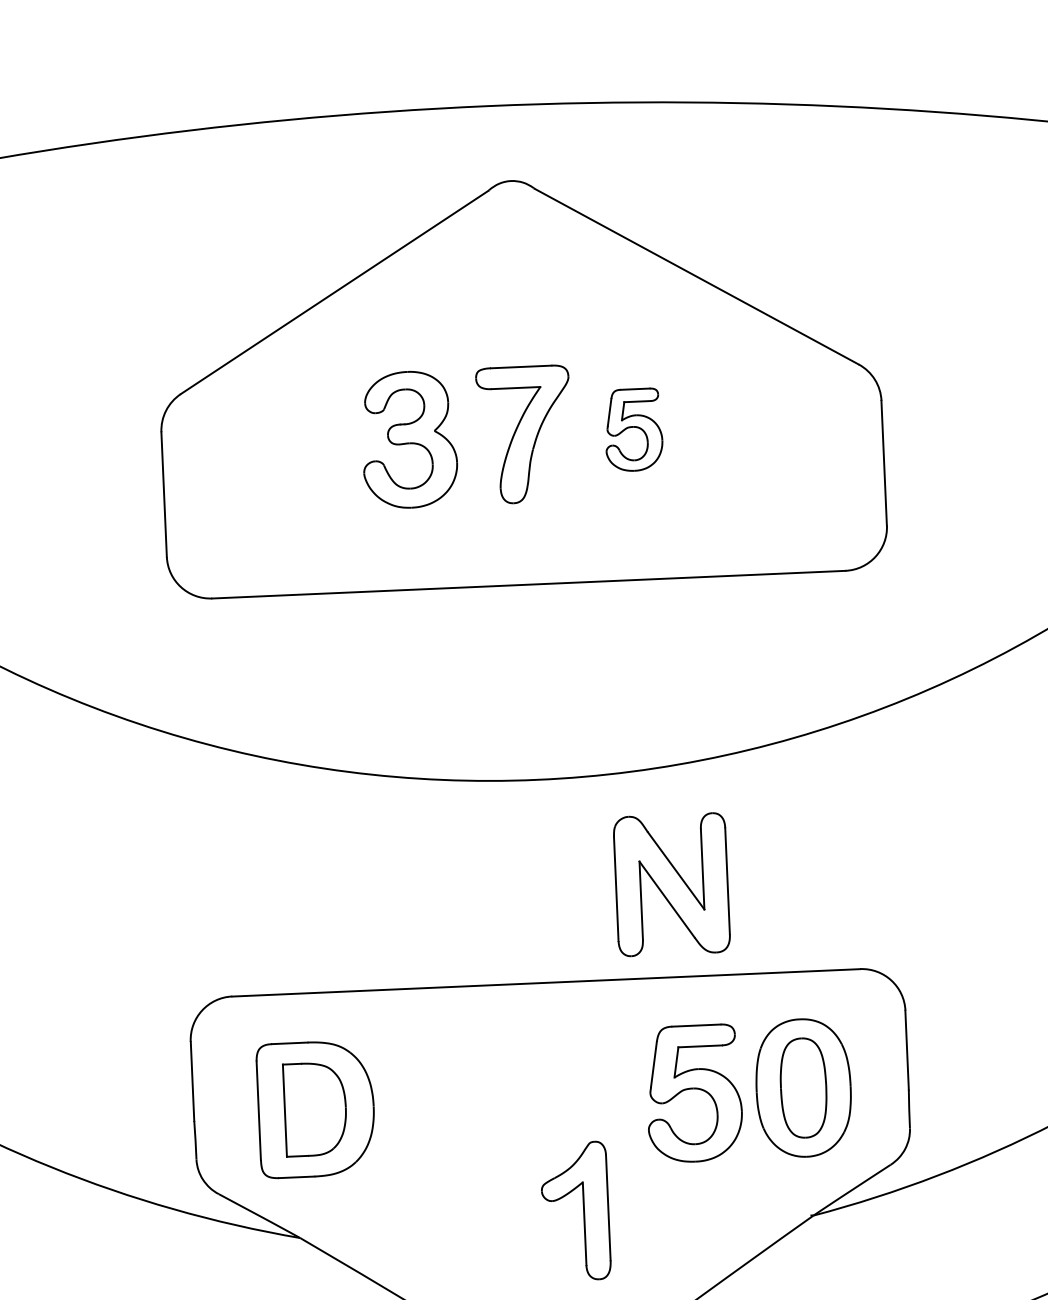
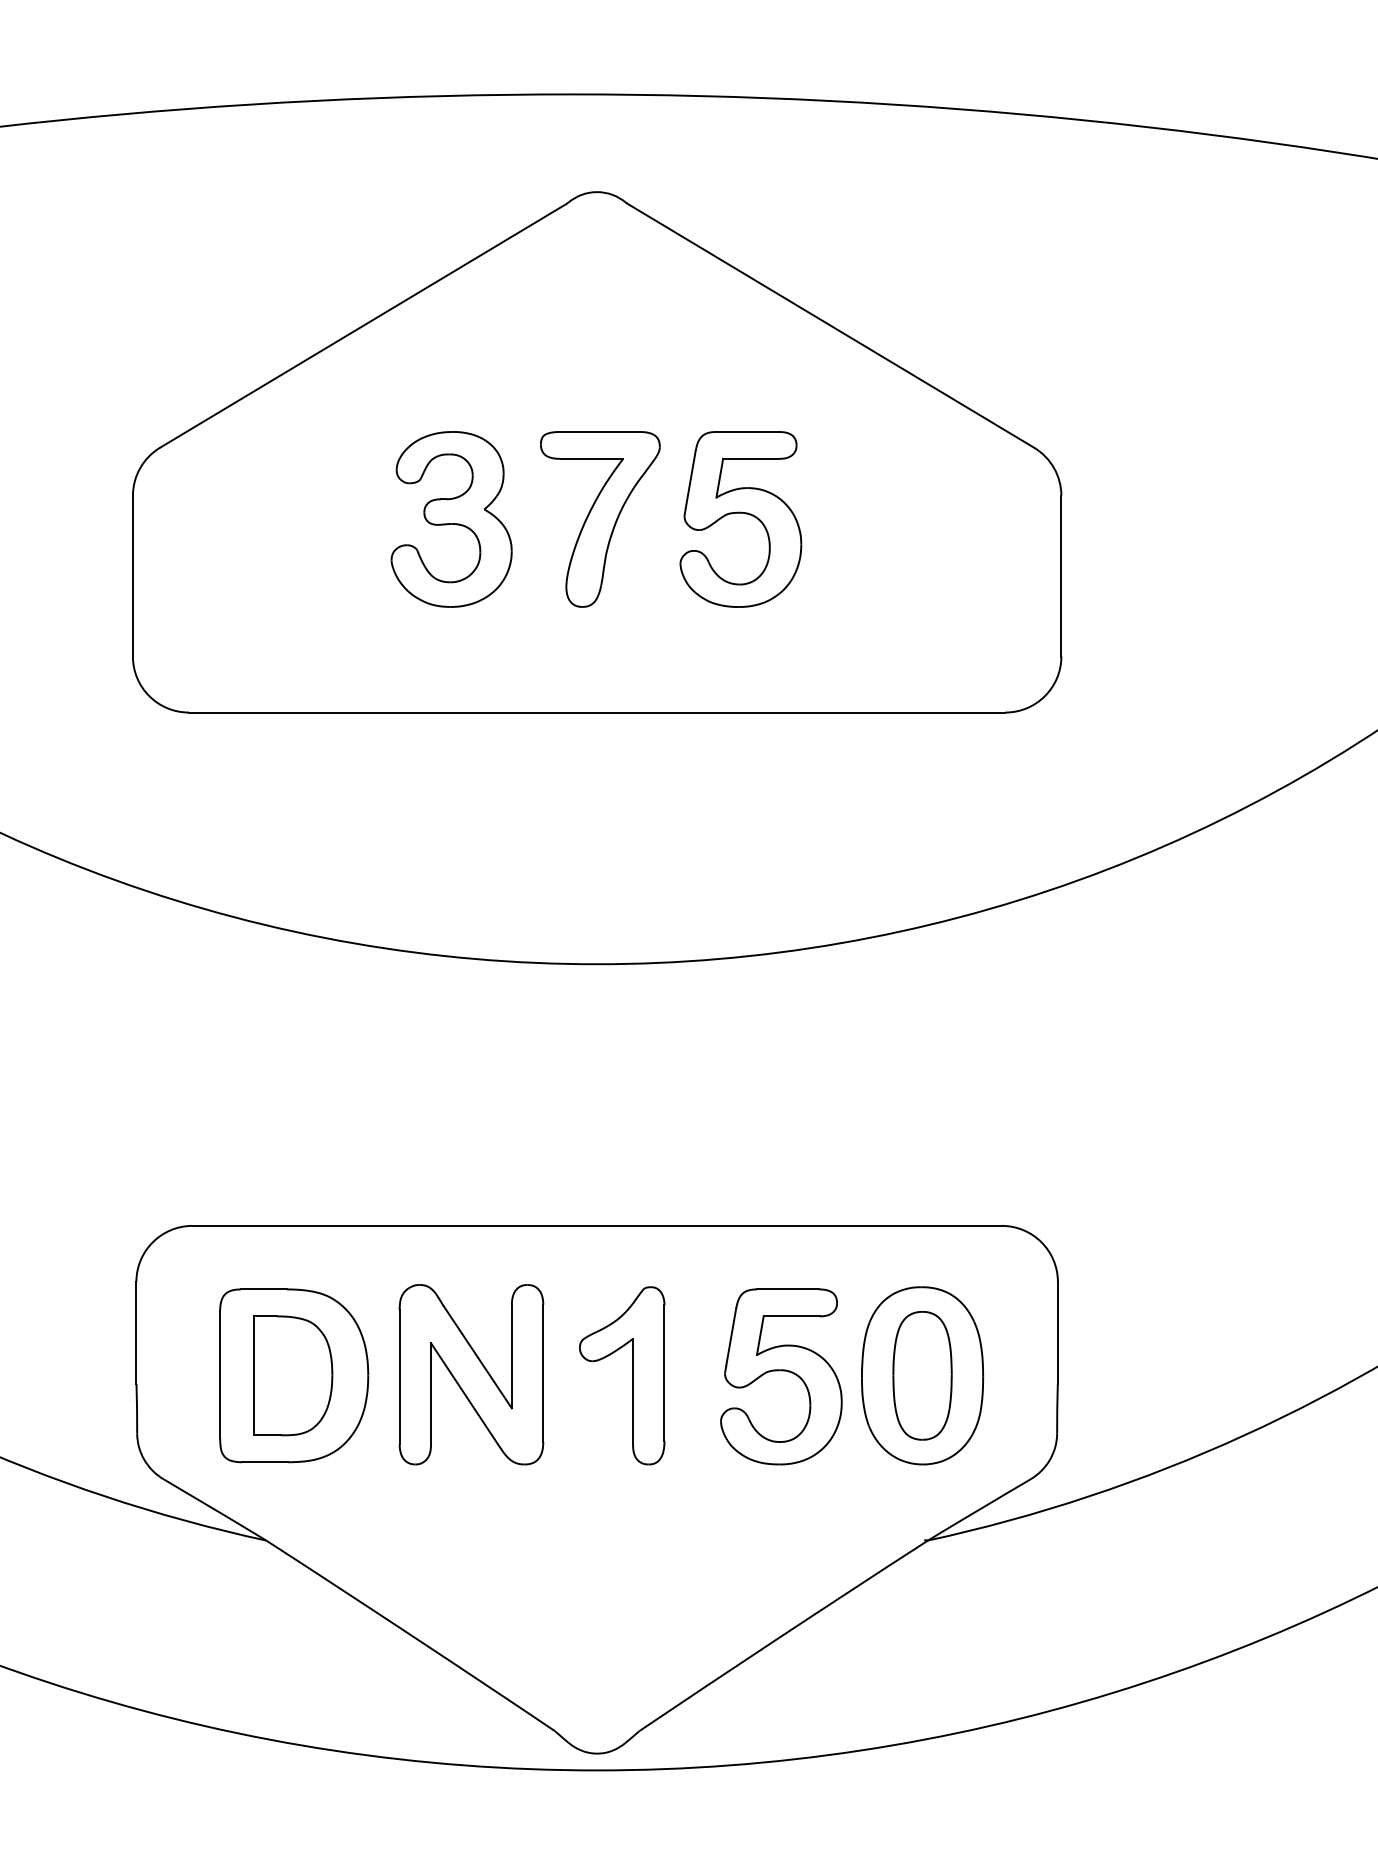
part: (633, 430) -> (740, 519), size x1.67
part: (671, 884) -> (471, 1374), moved
part: (583, 1210) -> (632, 1375), moved

